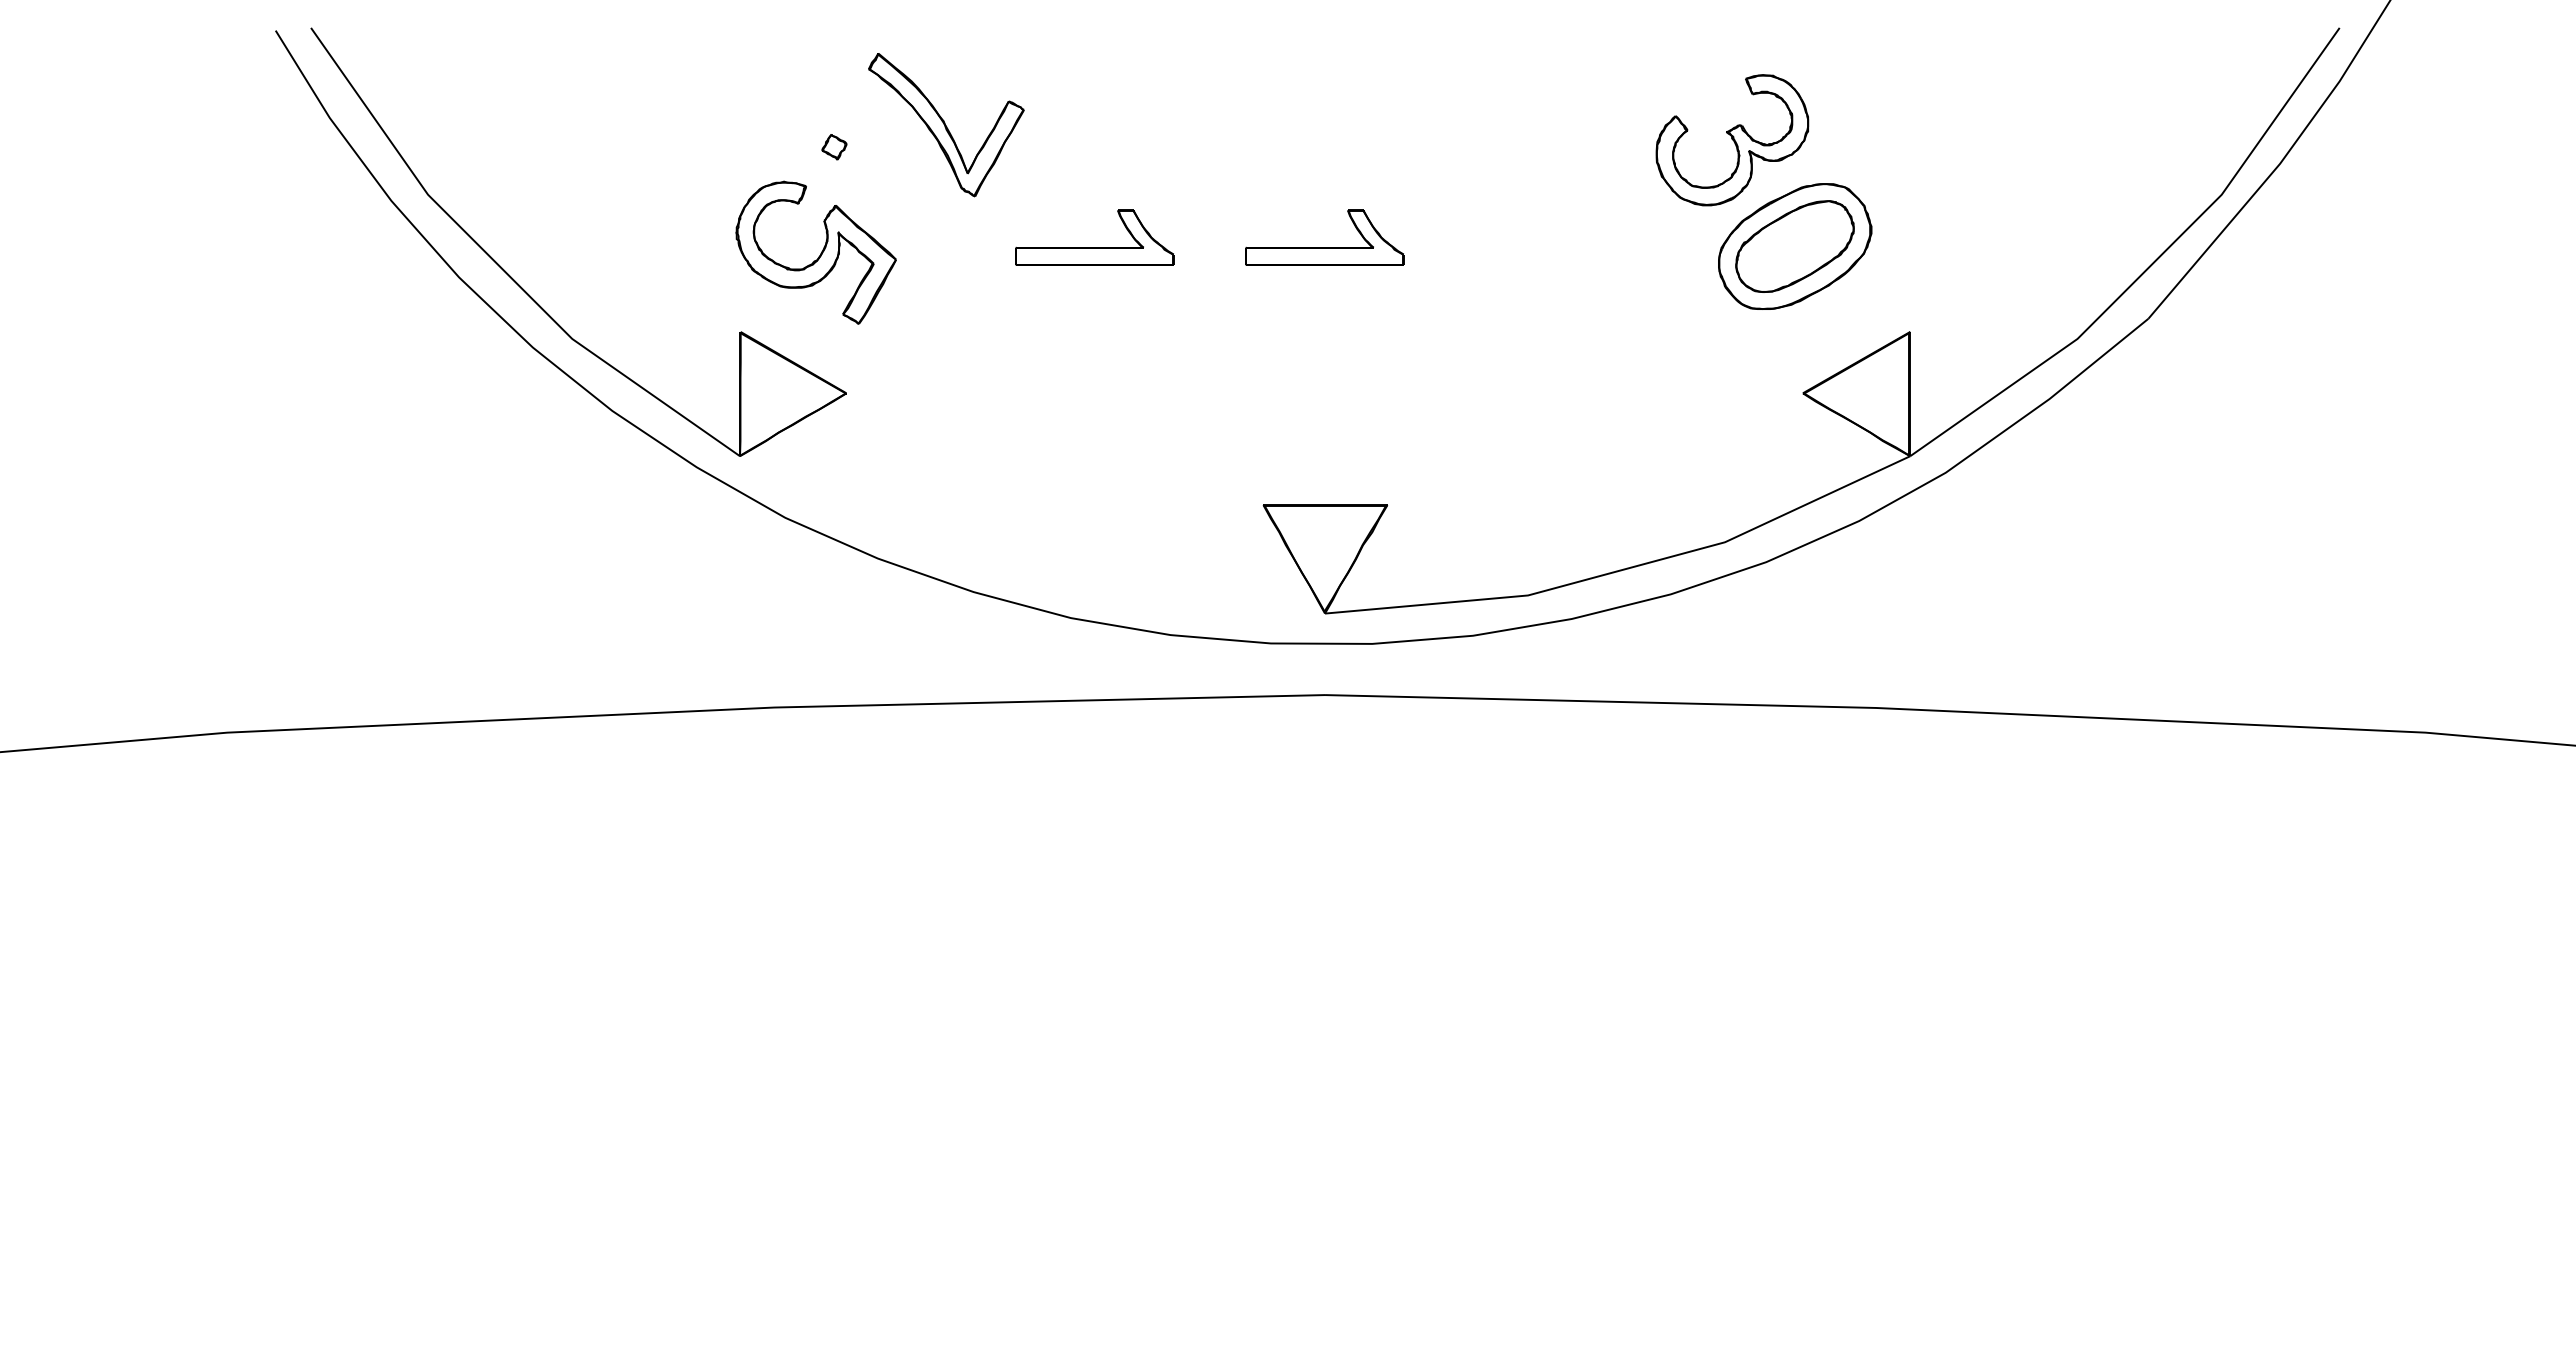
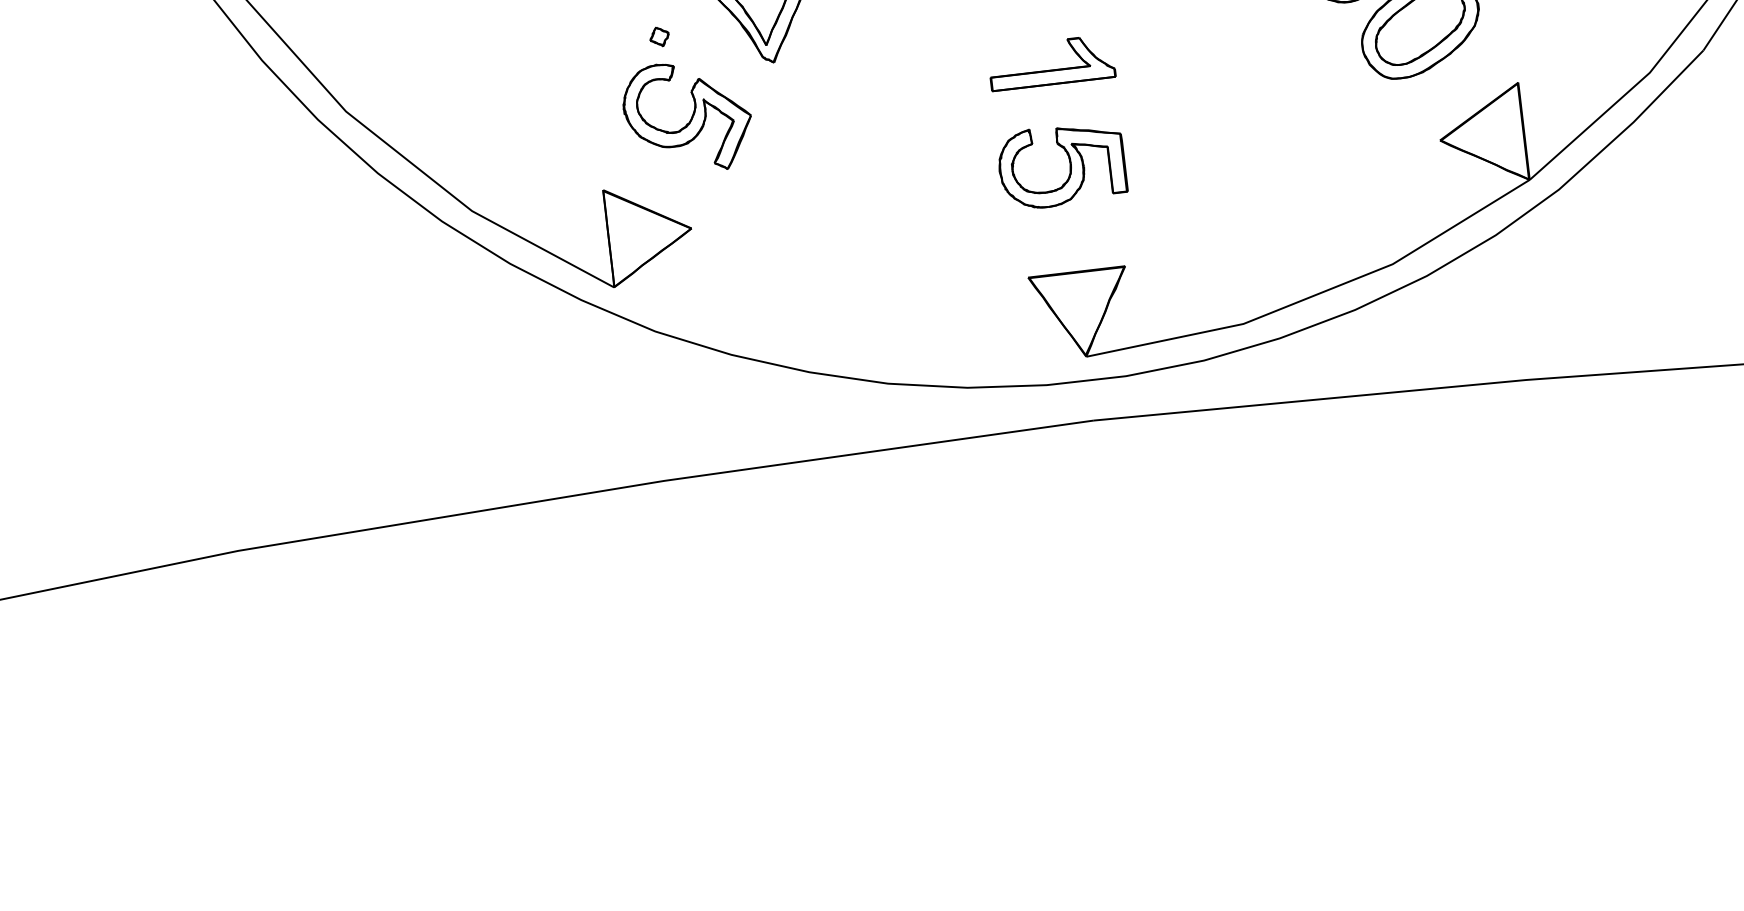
part: (1094, 247) -> (872, 91), removed
part: (815, 252) -> (687, 117), moved
part: (1332, 368) -> (1069, 164), added

